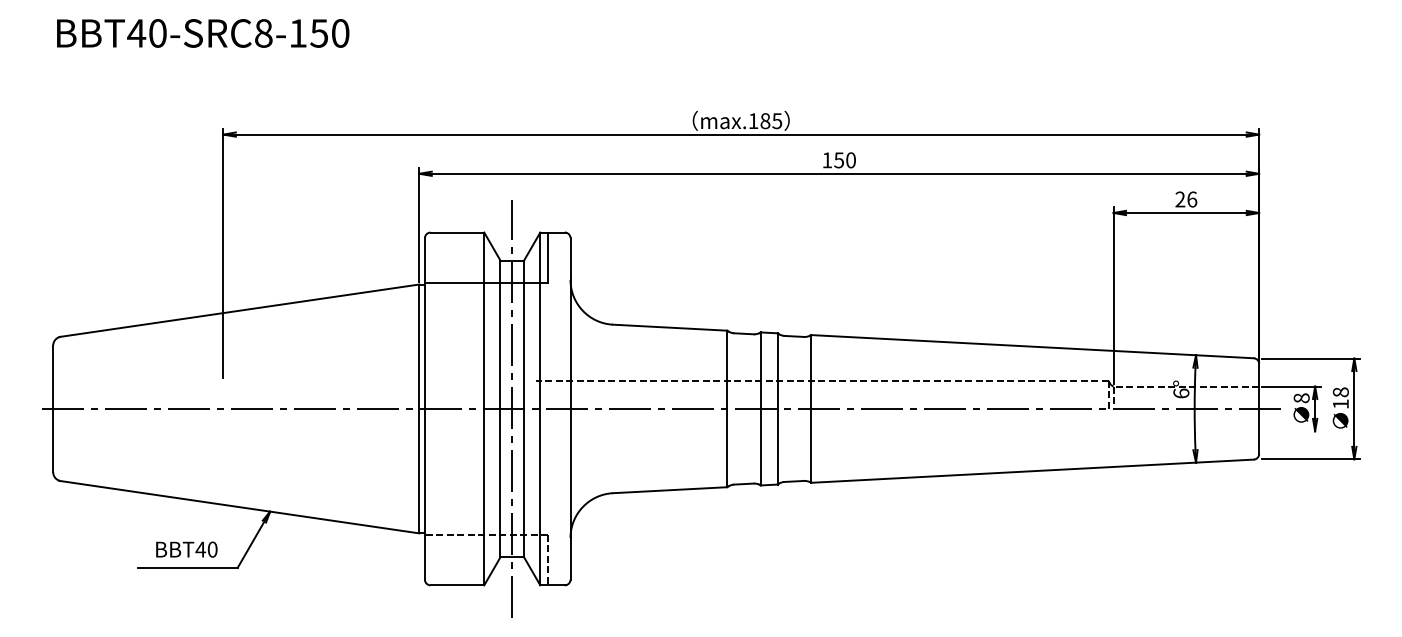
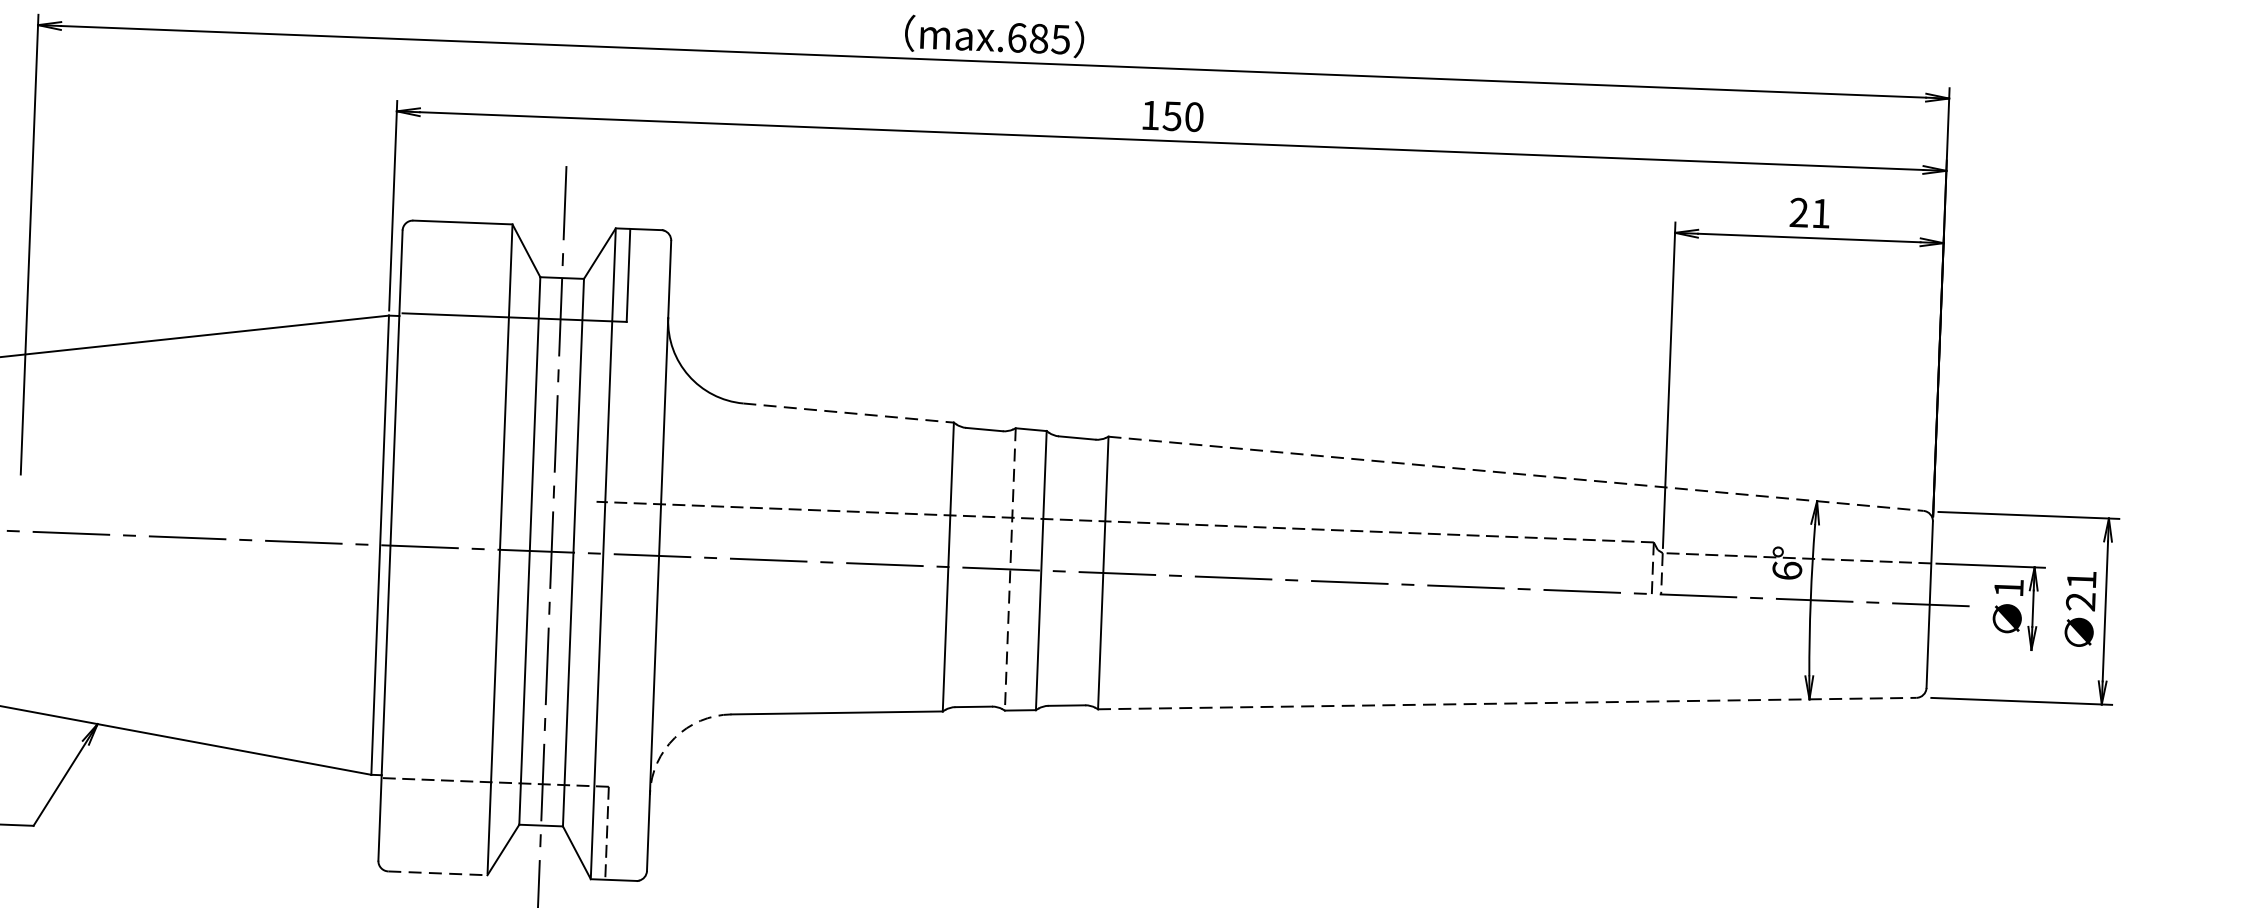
text: (753, 121) -> (1017, 38), max.185 -> max.685
text: (1192, 199) -> (1821, 213), 26 -> 21
line: (670, 327) -> (849, 412), solid -> dashed
line: (1032, 346) -> (1515, 473), solid -> dashed
text: (1301, 398) -> (2008, 588), 8 -> 1
text: (1340, 398) -> (2080, 591), 18 -> 21
line: (760, 408) -> (1009, 568), solid -> dashed
line: (1032, 471) -> (1507, 704), solid -> dashed
arc: (582, 507) -> (674, 738), solid -> dashed
line: (457, 585) -> (438, 873), solid -> dashed

